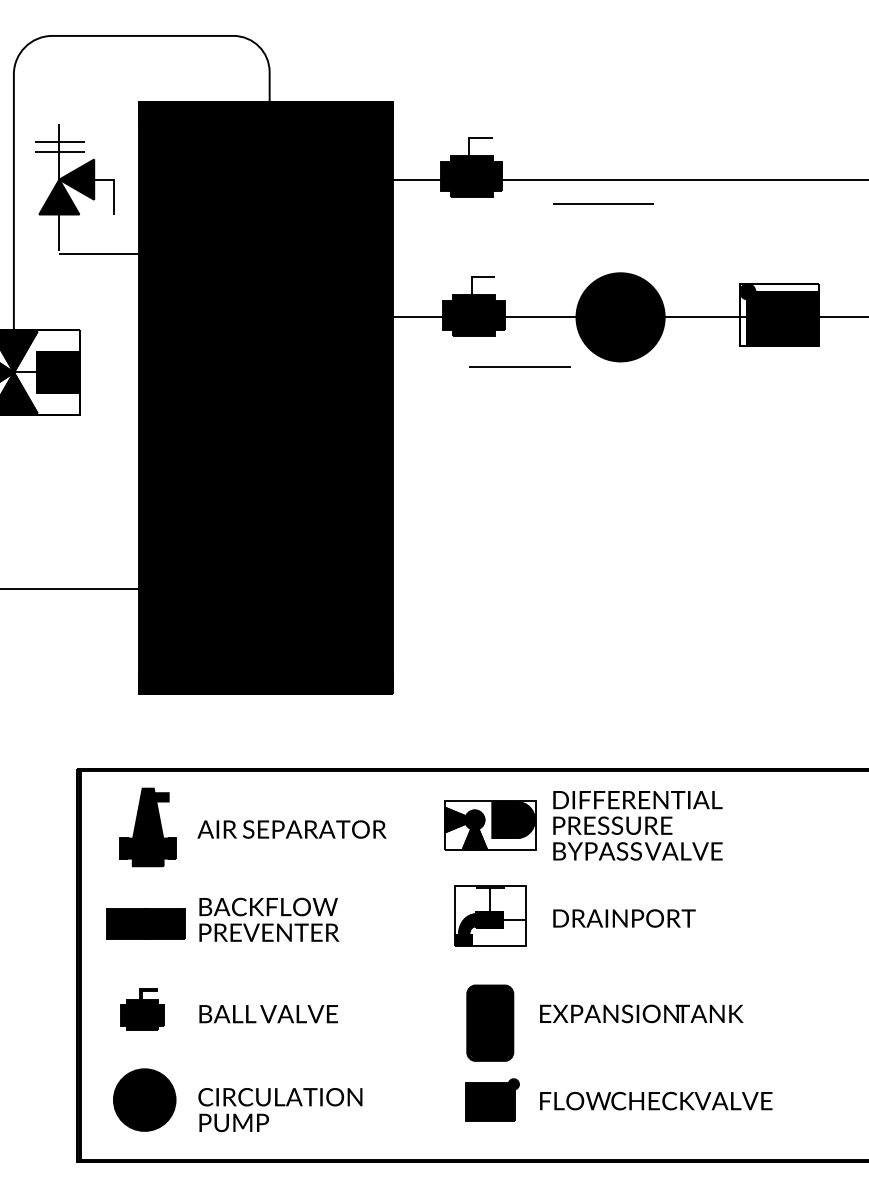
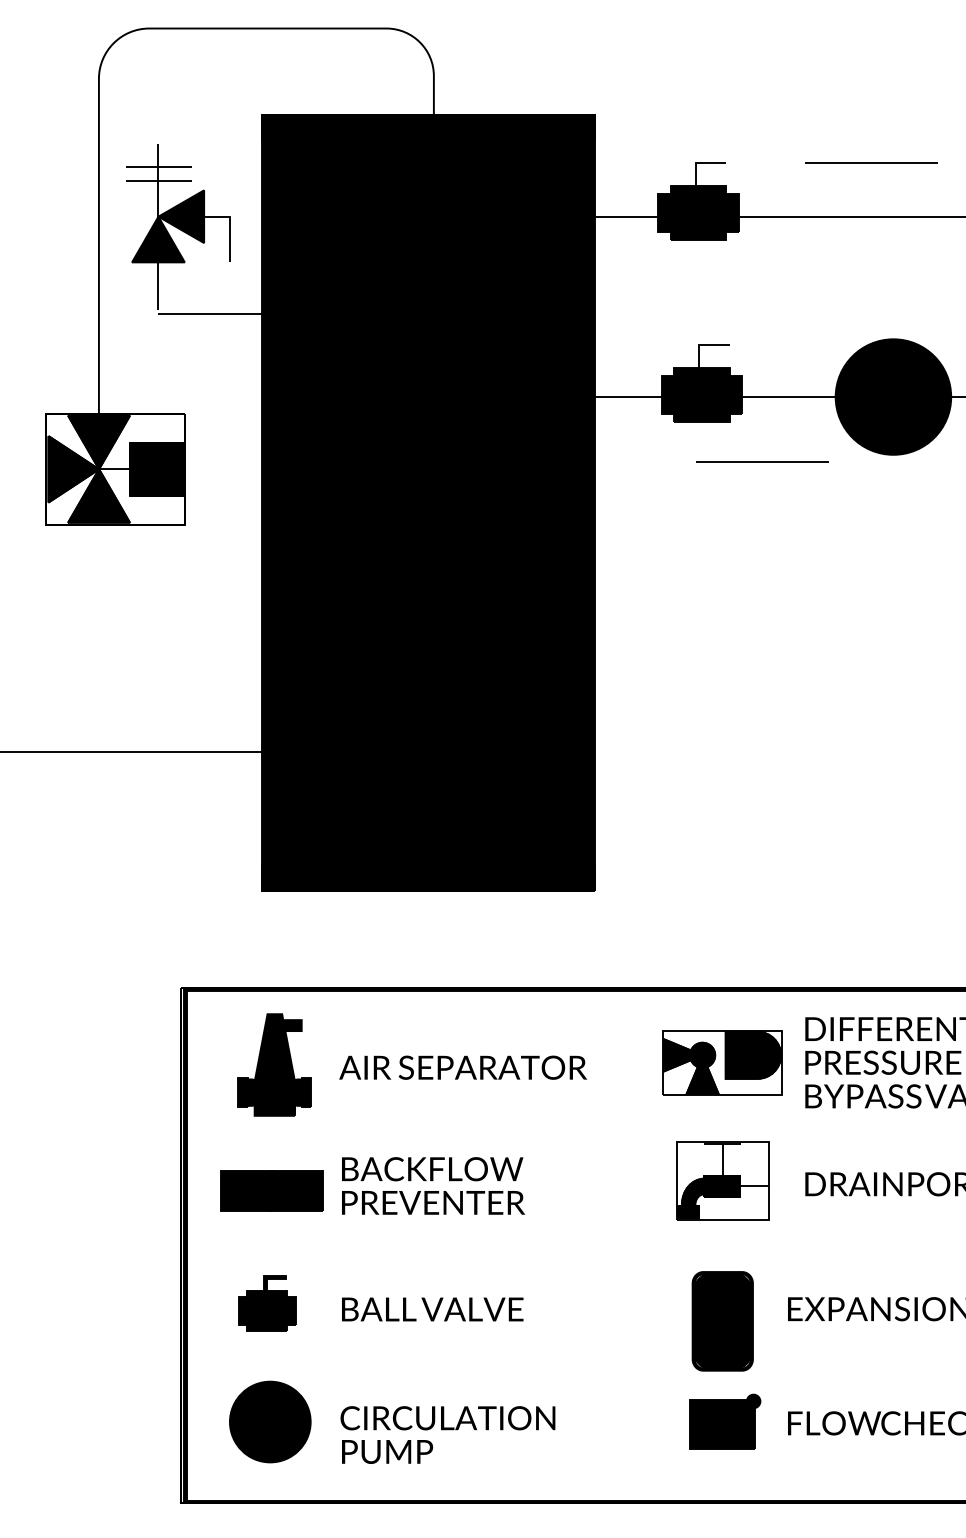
line: (603, 203) -> (871, 161), moved

